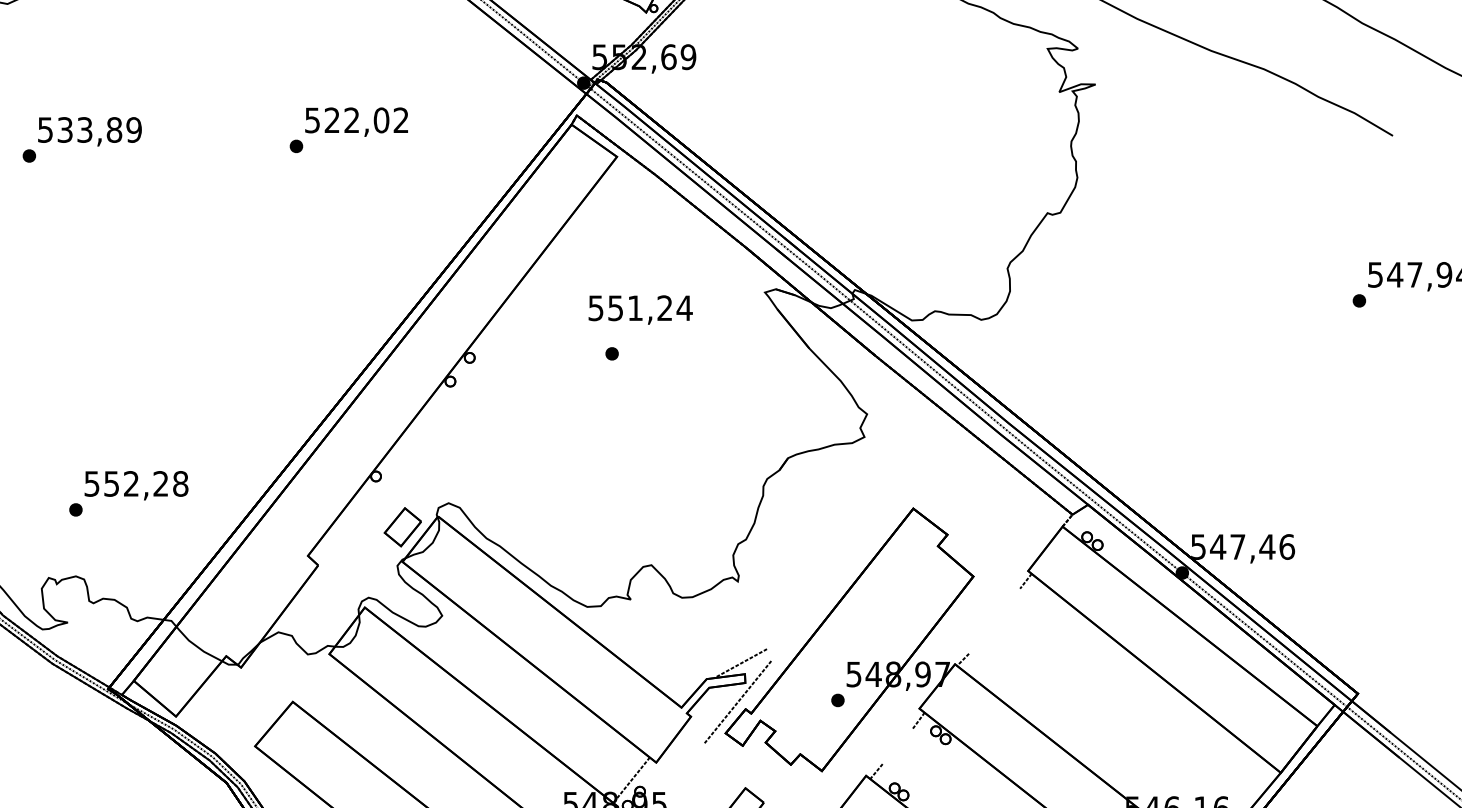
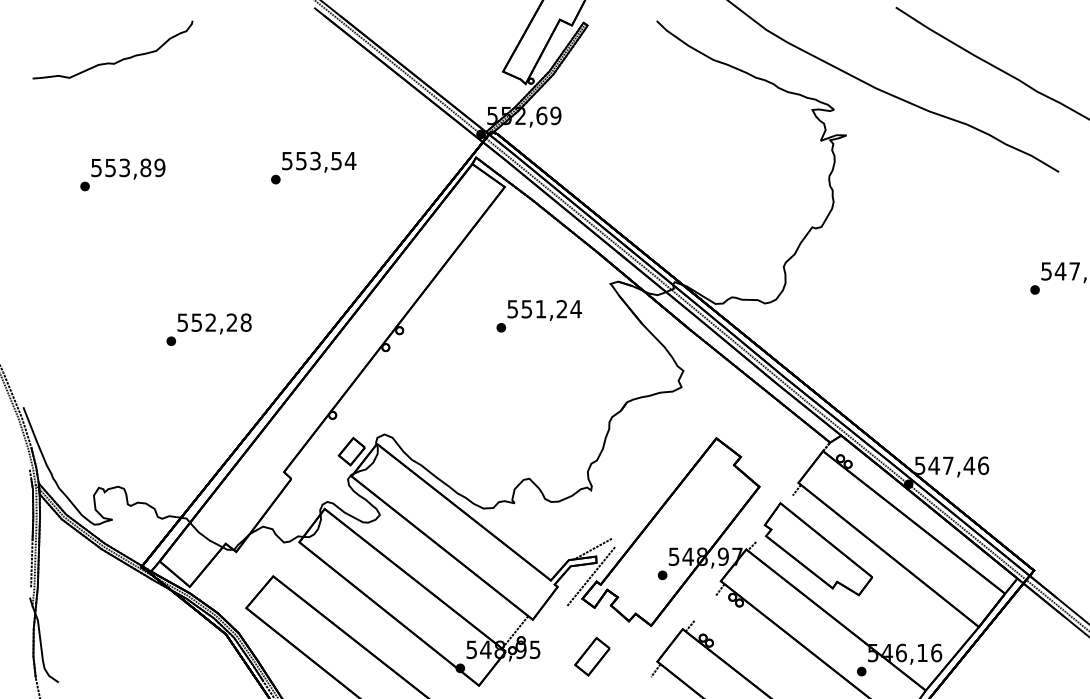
text: (367, 119) -> (326, 160), 522,02 -> 553,54
text: (64, 129) -> (110, 167), 533,89 -> 553,89
text: (640, 310) -> (544, 310), moved
text: (127, 493) -> (208, 329), moved
part: (1054, 664) -> (817, 549), added

